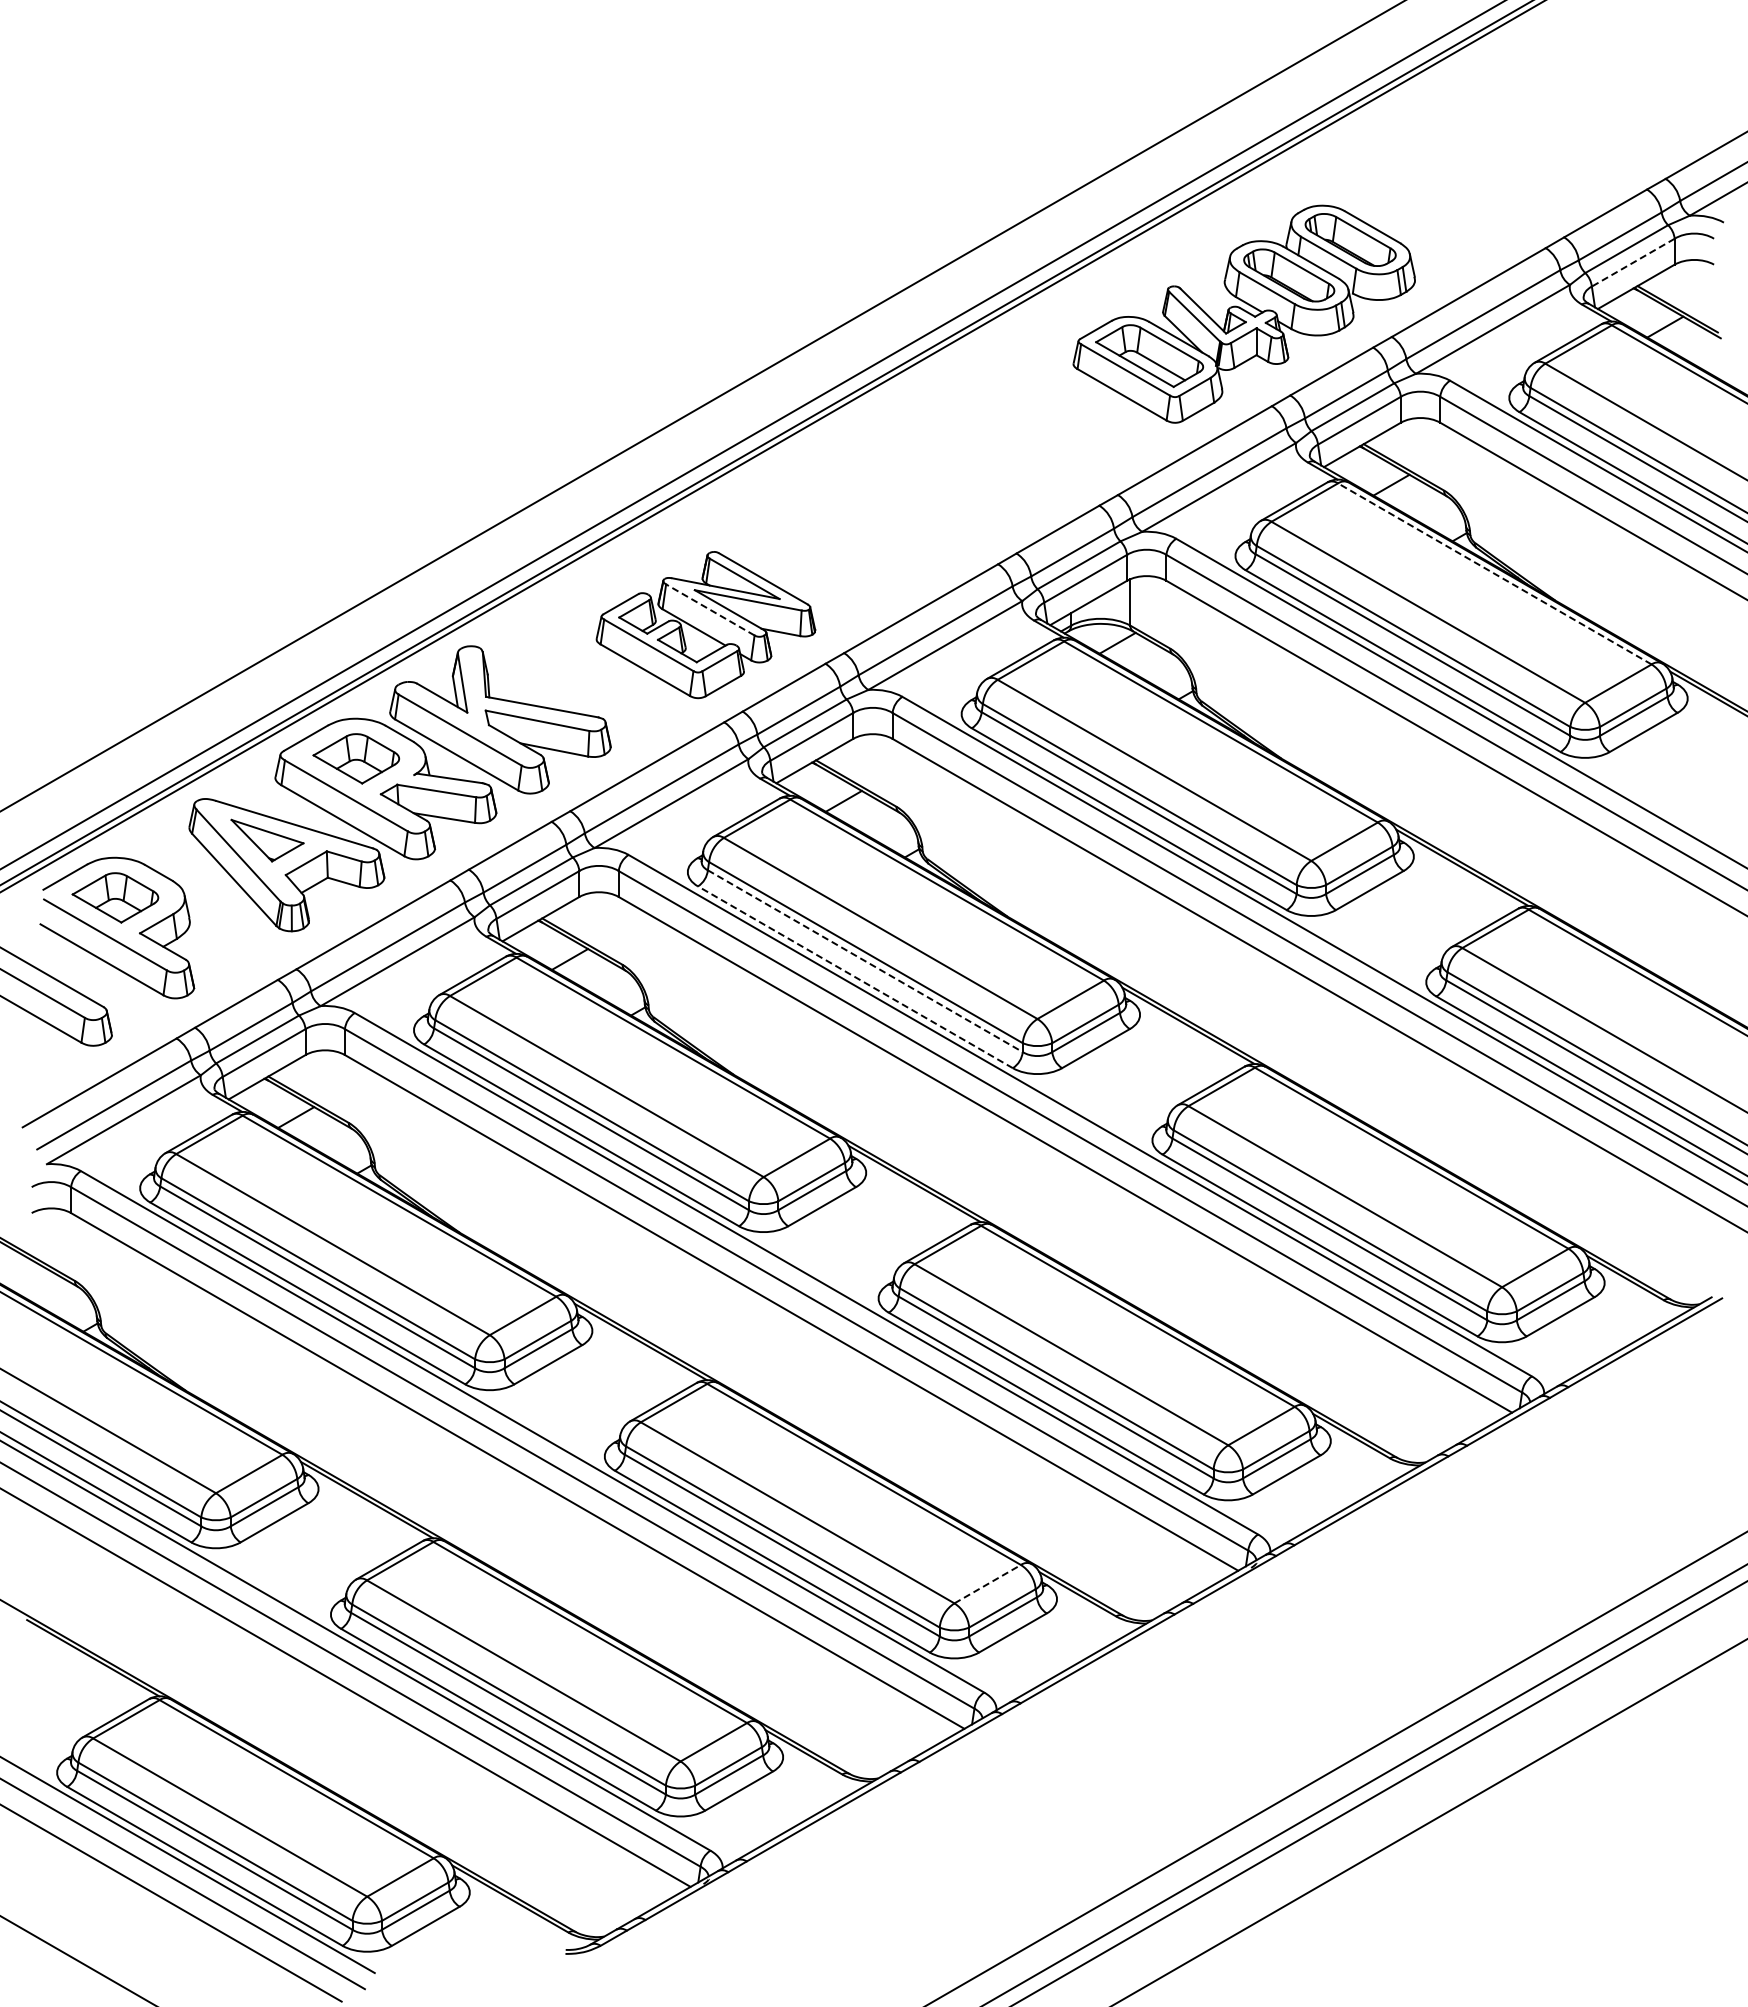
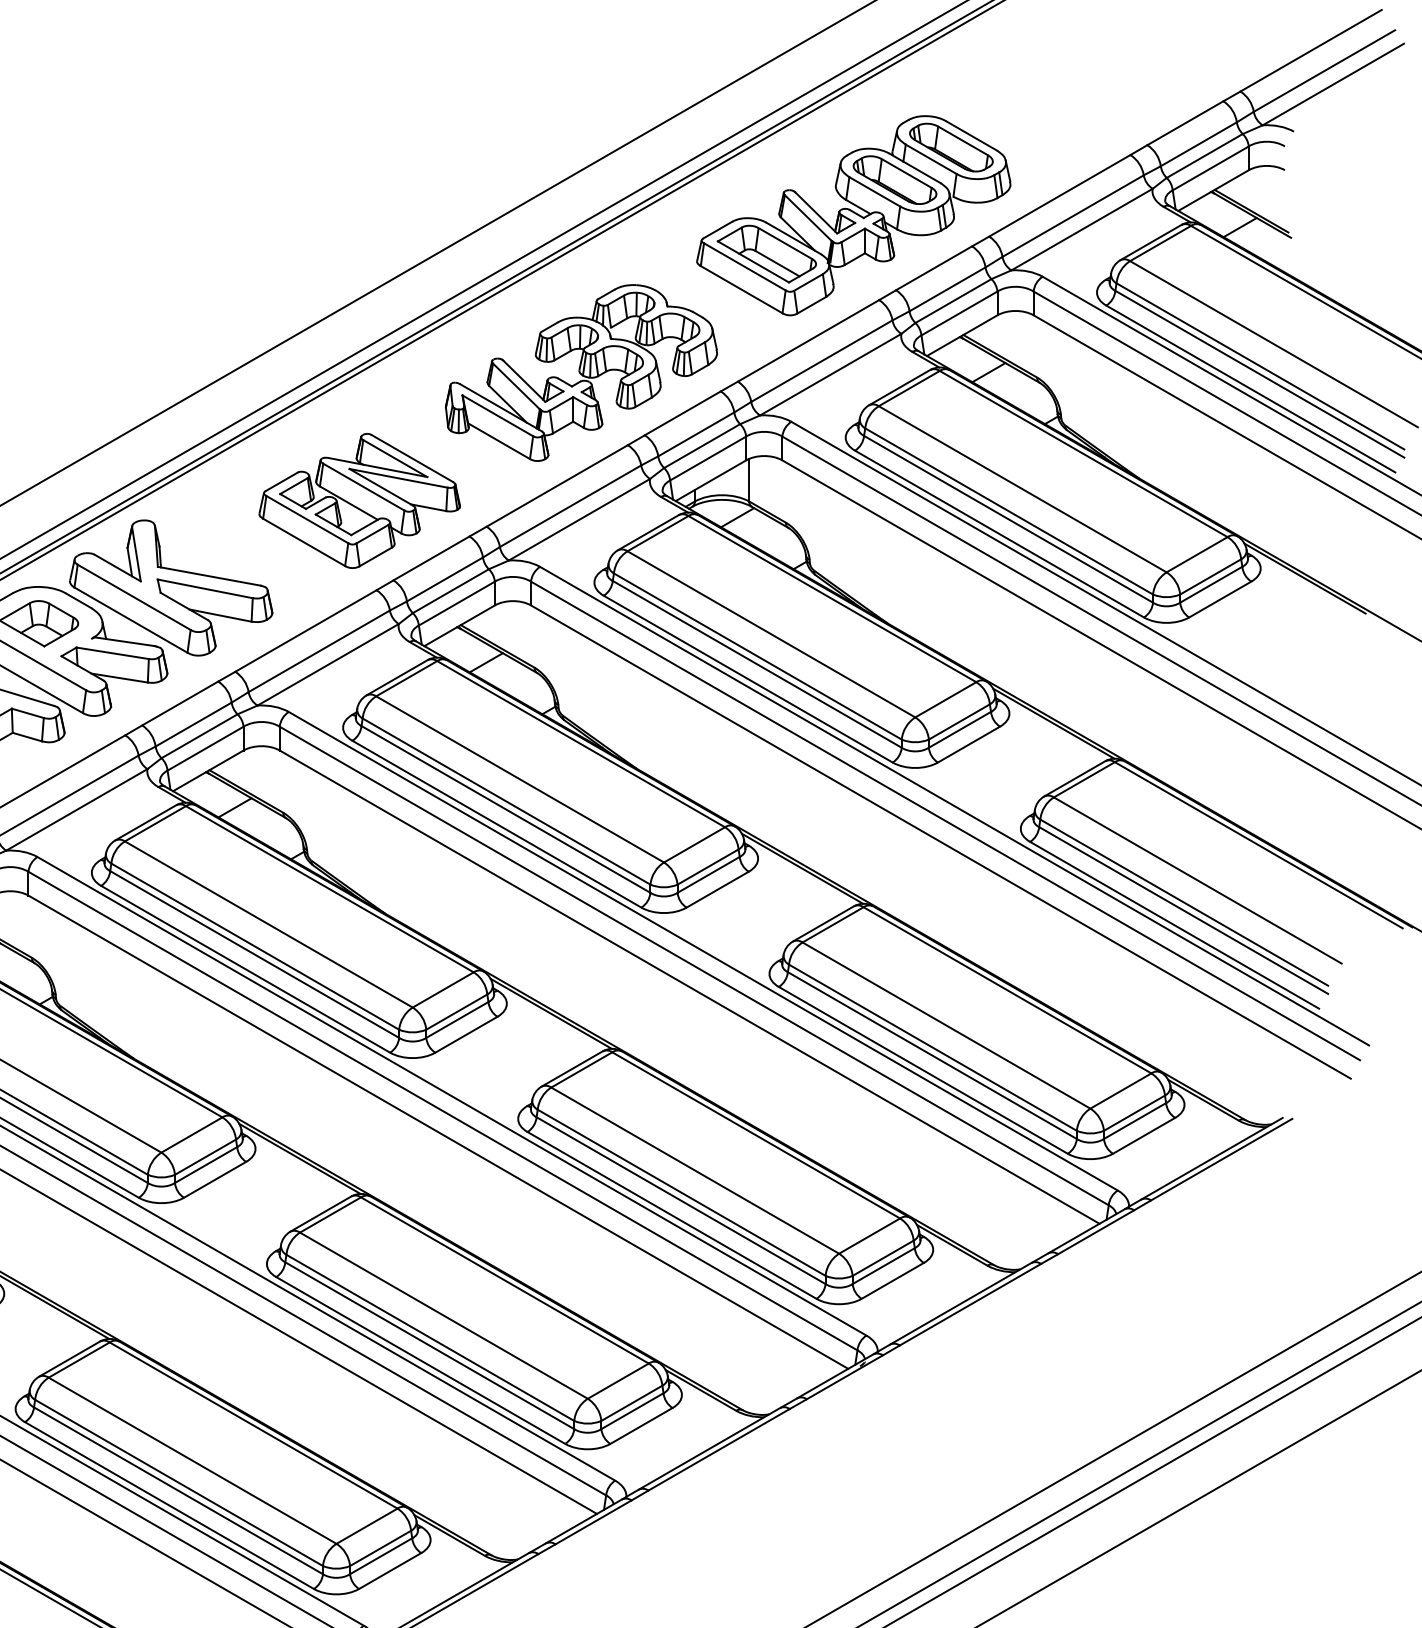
line: (1633, 262) -> (1210, 168), dashed -> solid
part: (947, 485) -> (581, 372), added
line: (1494, 573) -> (1083, 453), dashed -> solid
line: (709, 609) -> (363, 486), dashed -> solid
line: (865, 961) -> (506, 809), dashed -> solid
line: (855, 977) -> (497, 824), dashed -> solid
line: (988, 1583) -> (619, 1380), dashed -> solid

